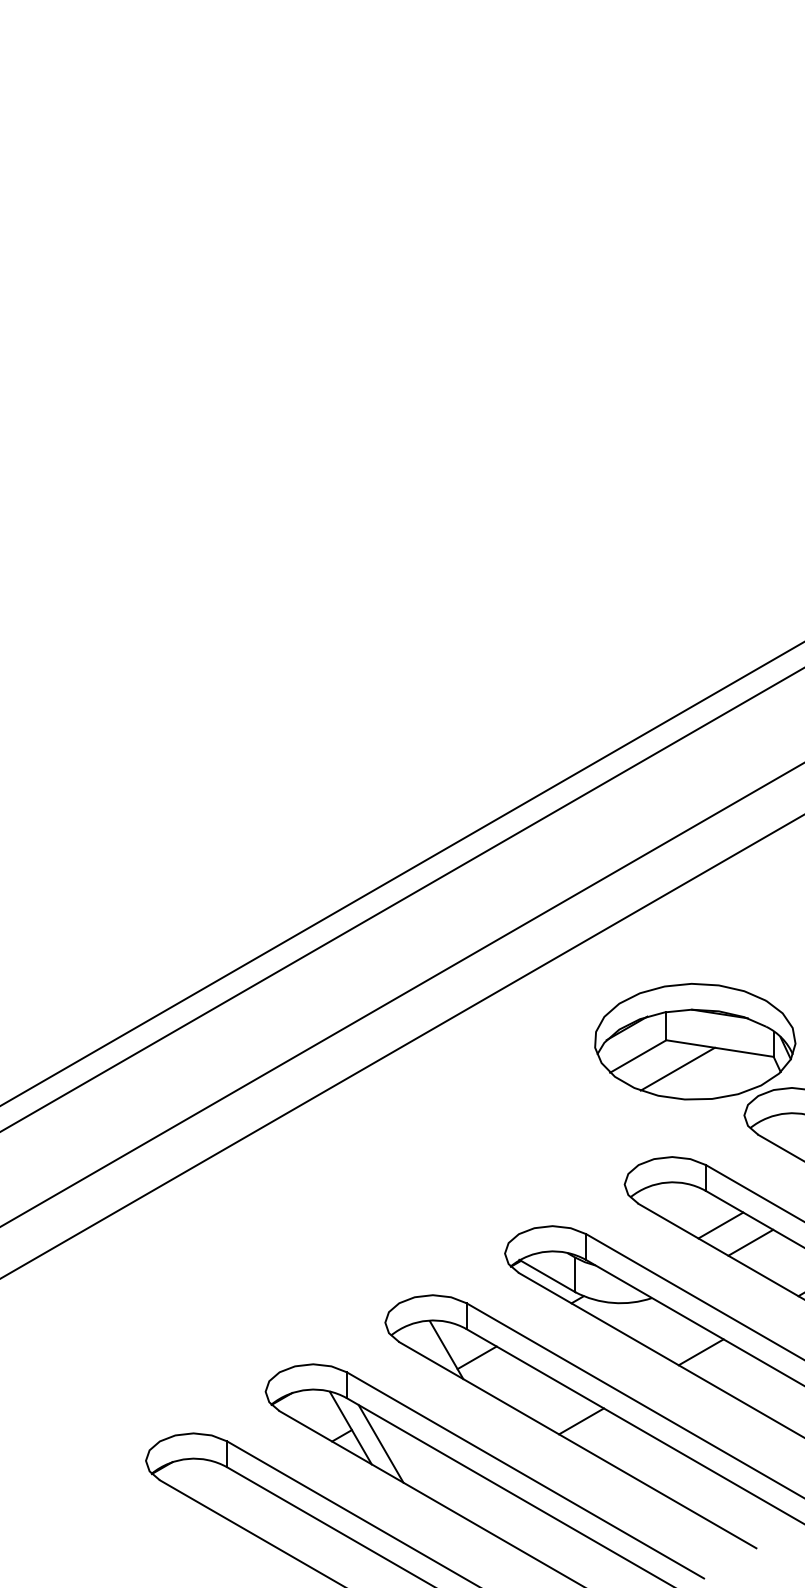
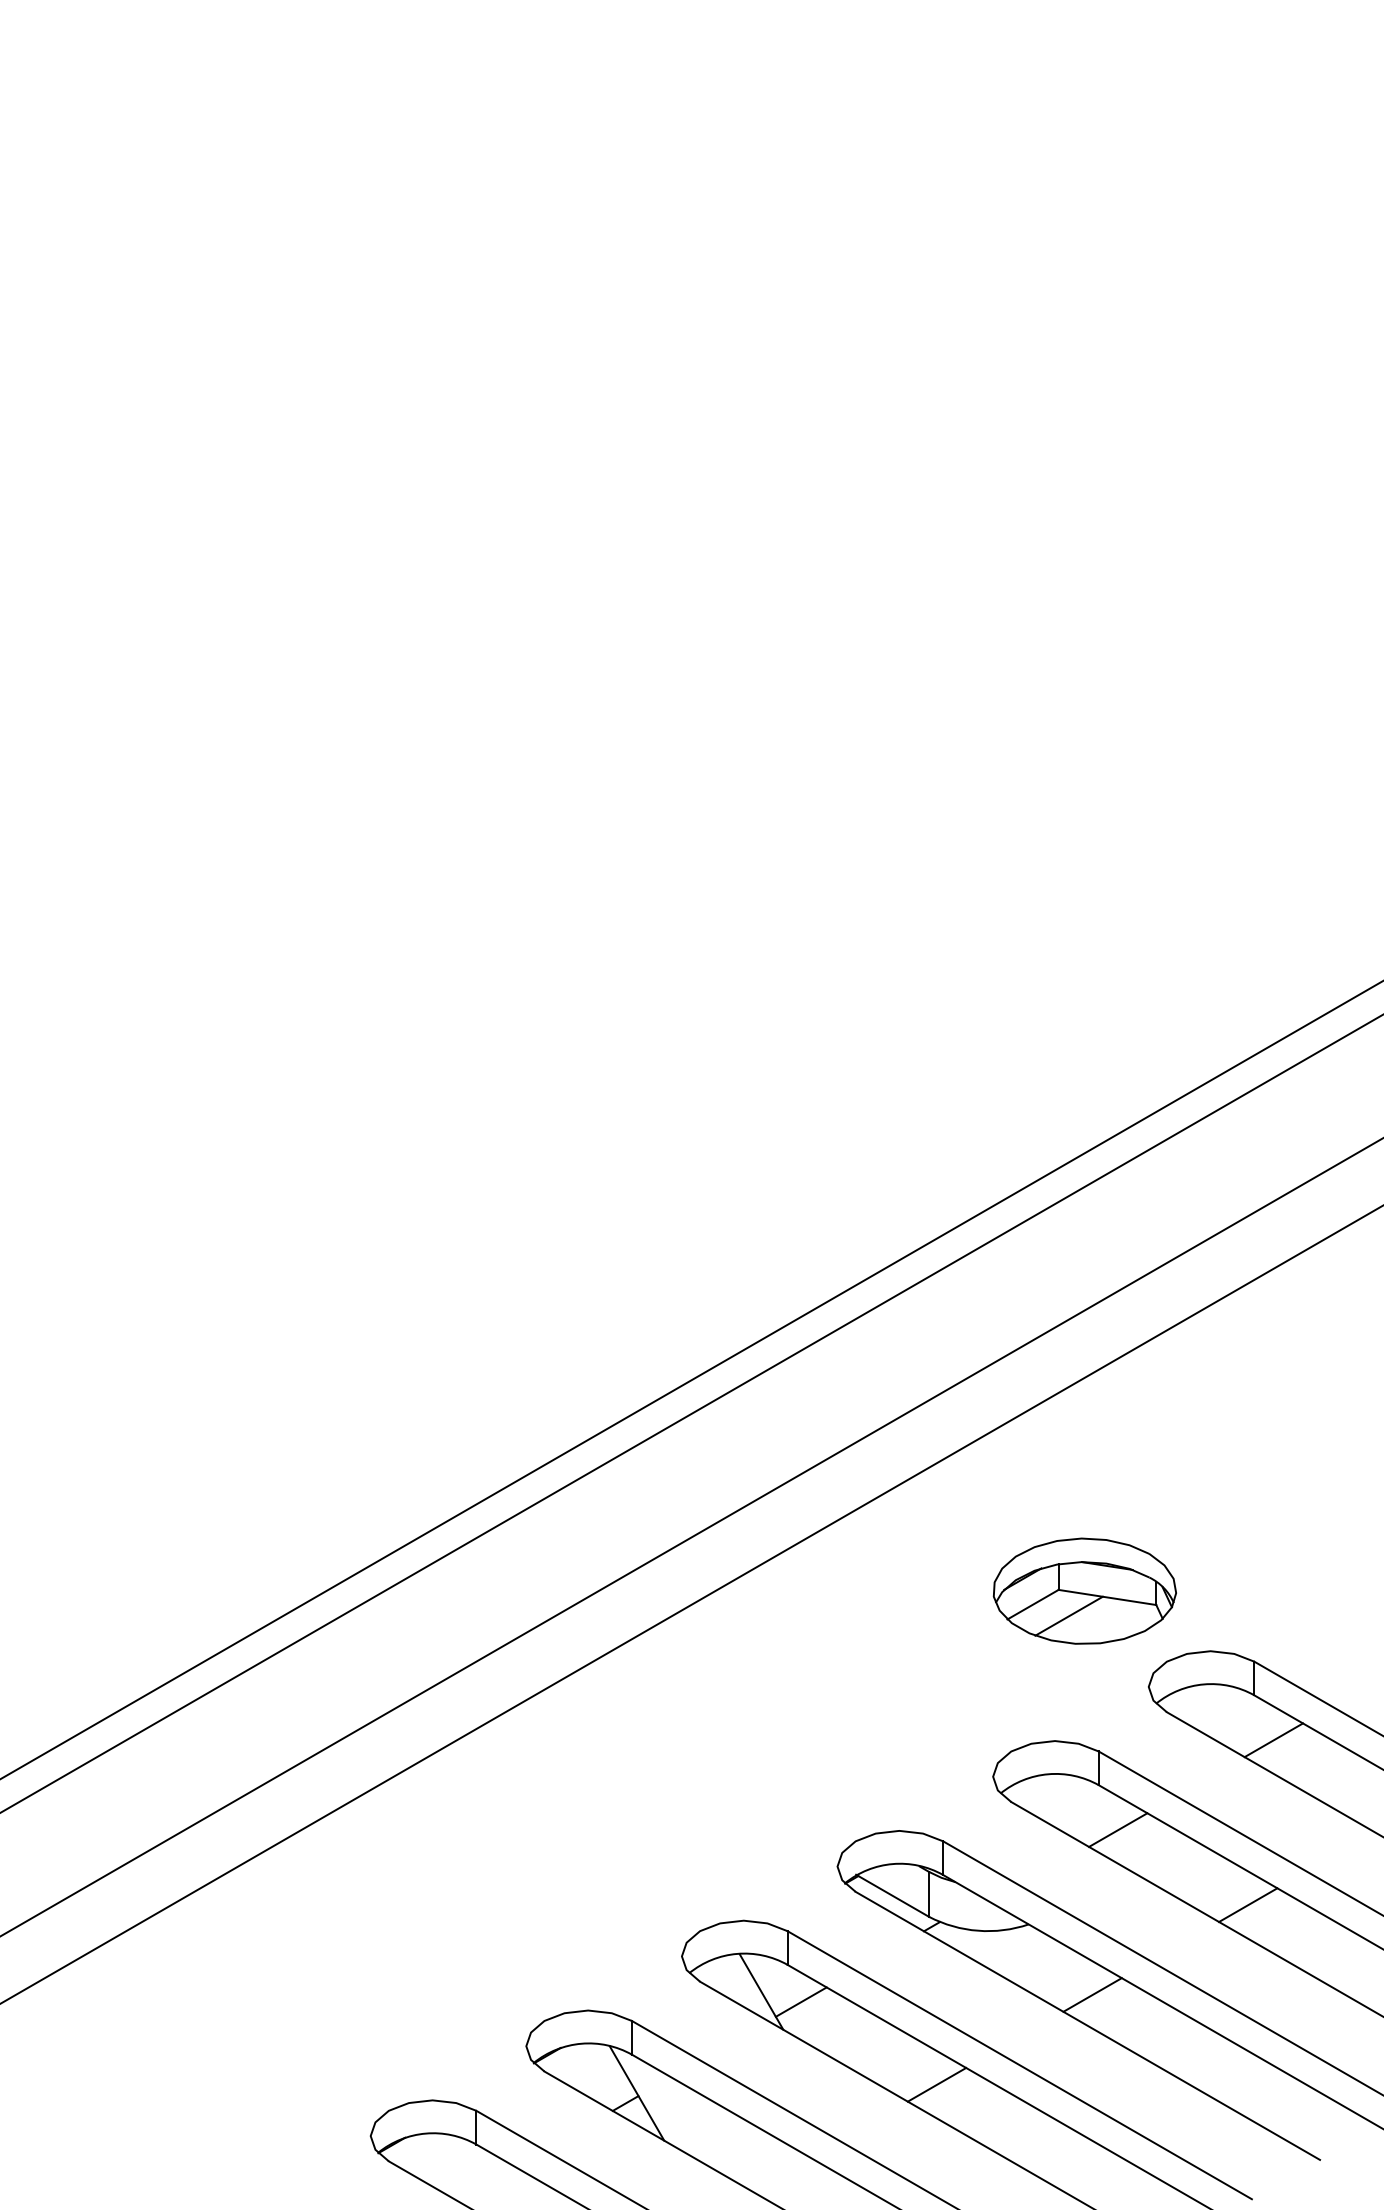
part: (694, 1042) -> (1084, 1591), size x0.7
line: (750, 1242) -> (1156, 1852), removed
line: (381, 1443) -> (676, 2113), removed

